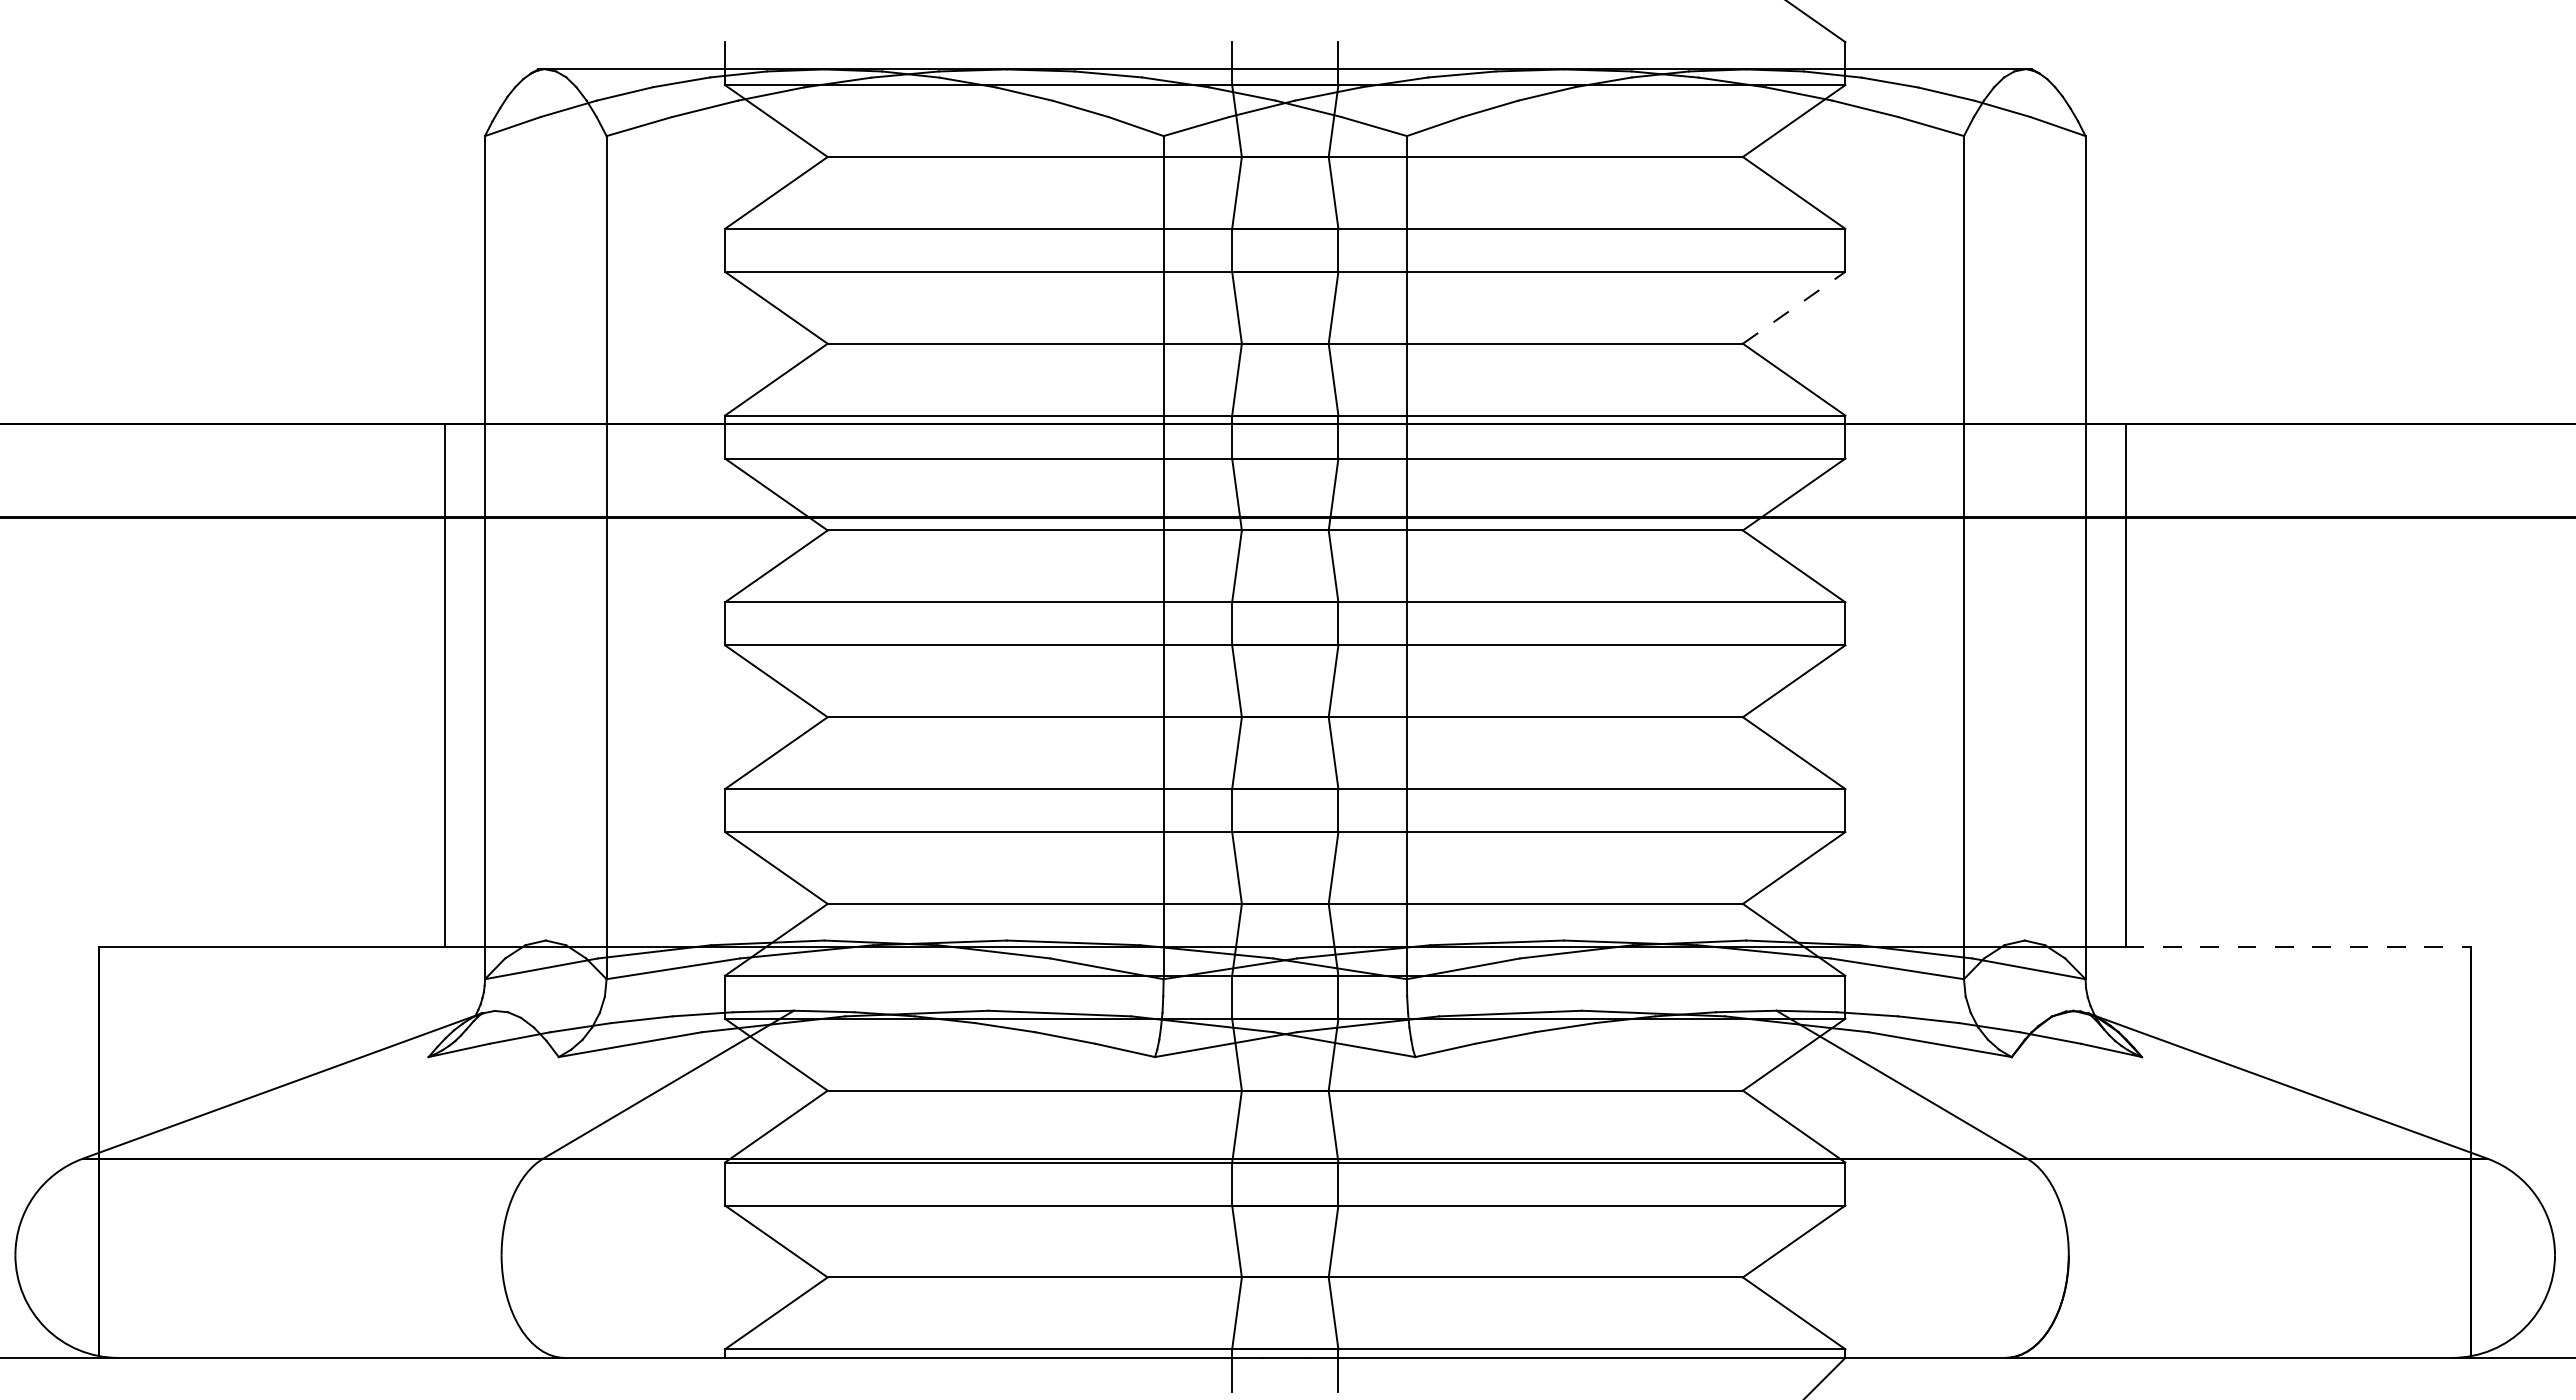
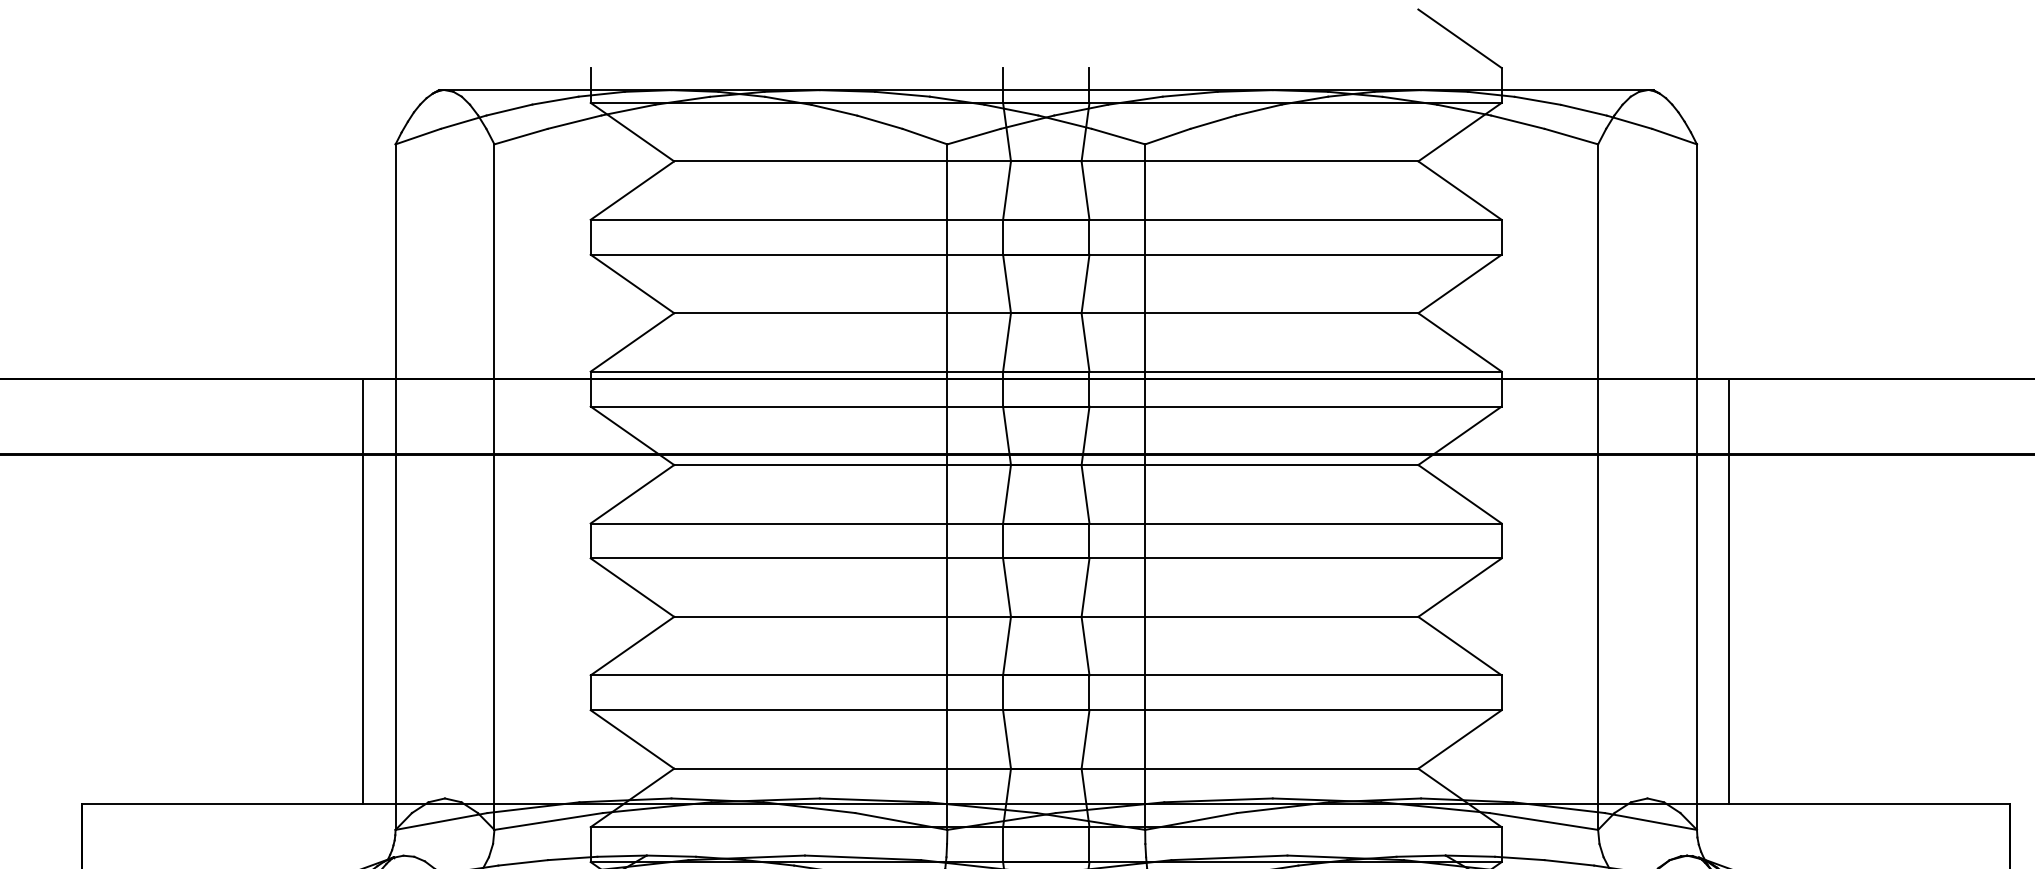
line: (1794, 307) -> (1460, 283), dashed -> solid
line: (2298, 947) -> (1870, 804), dashed -> solid

